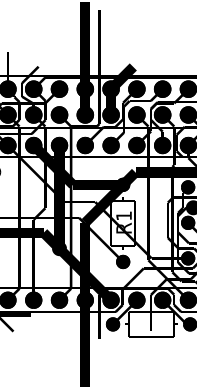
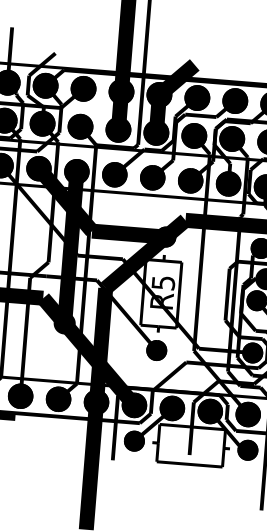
text: (123, 215) -> (162, 282), R1 -> R5

